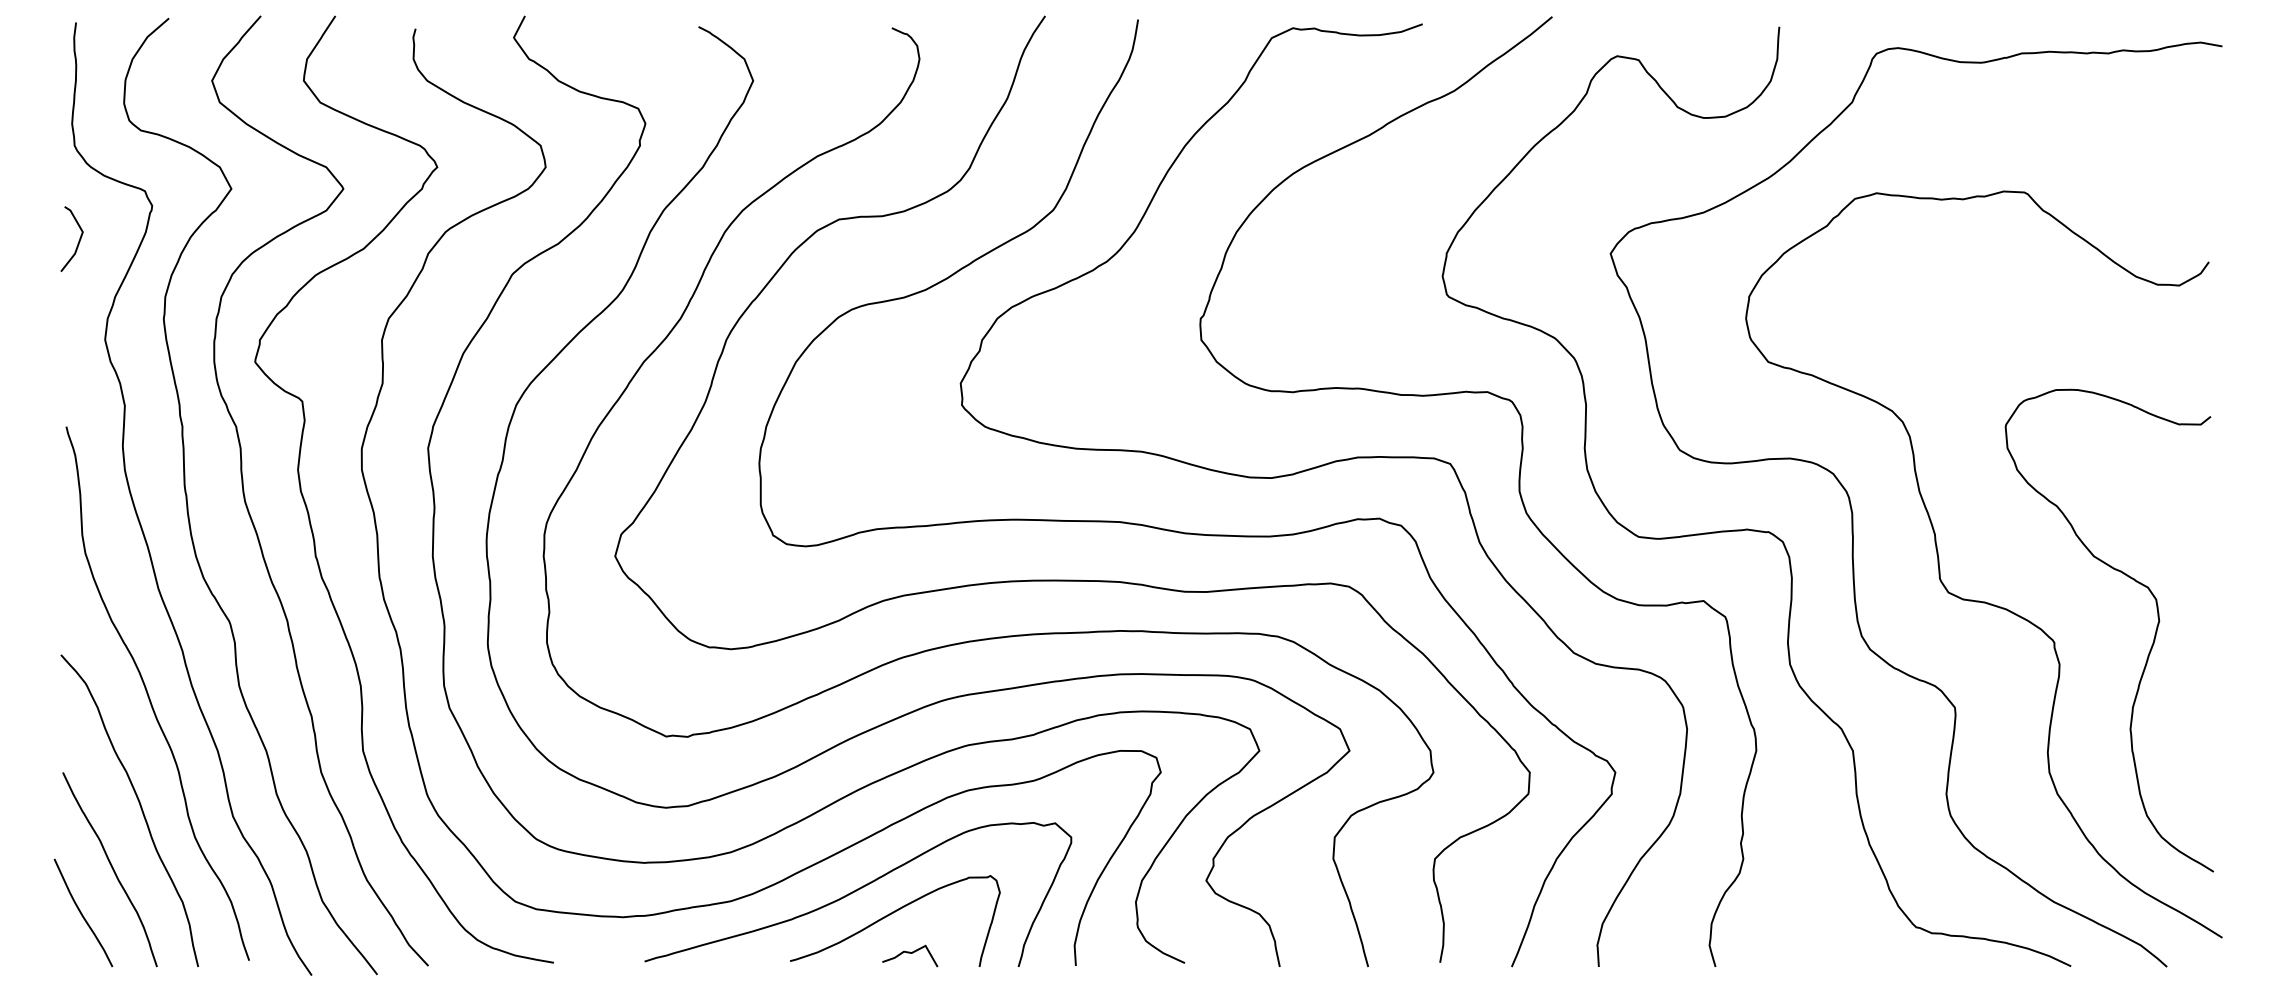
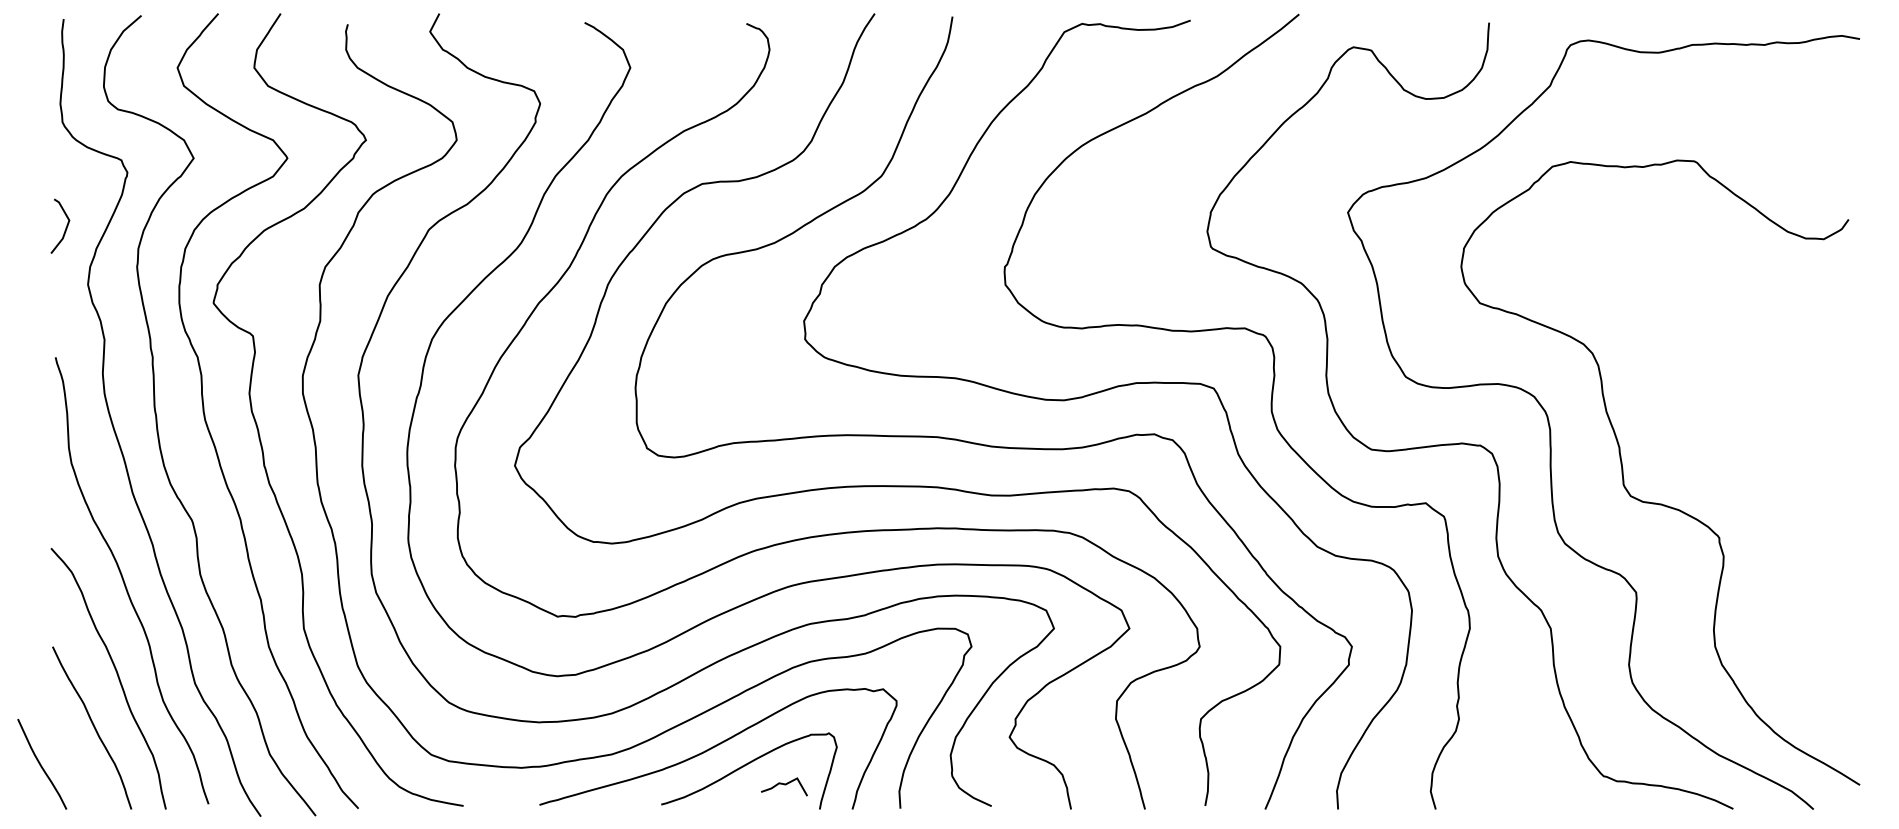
line: (78, 240) -> (65, 227), moved
curve: (2150, 647) -> (1799, 542), removed
curve: (82, 913) -> (41, 764), moved
curve: (910, 953) -> (784, 784), moved

